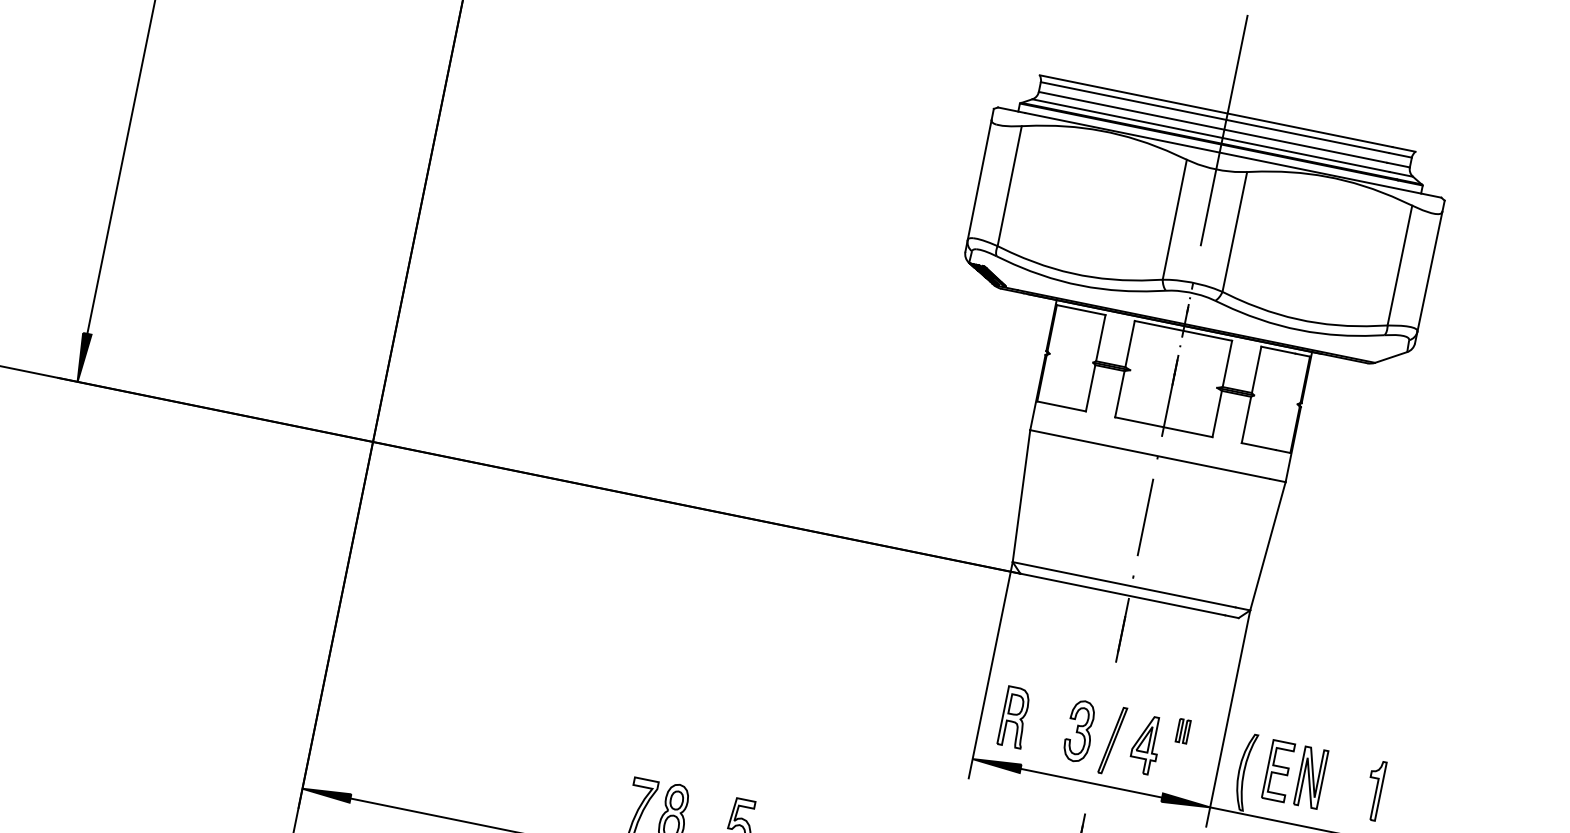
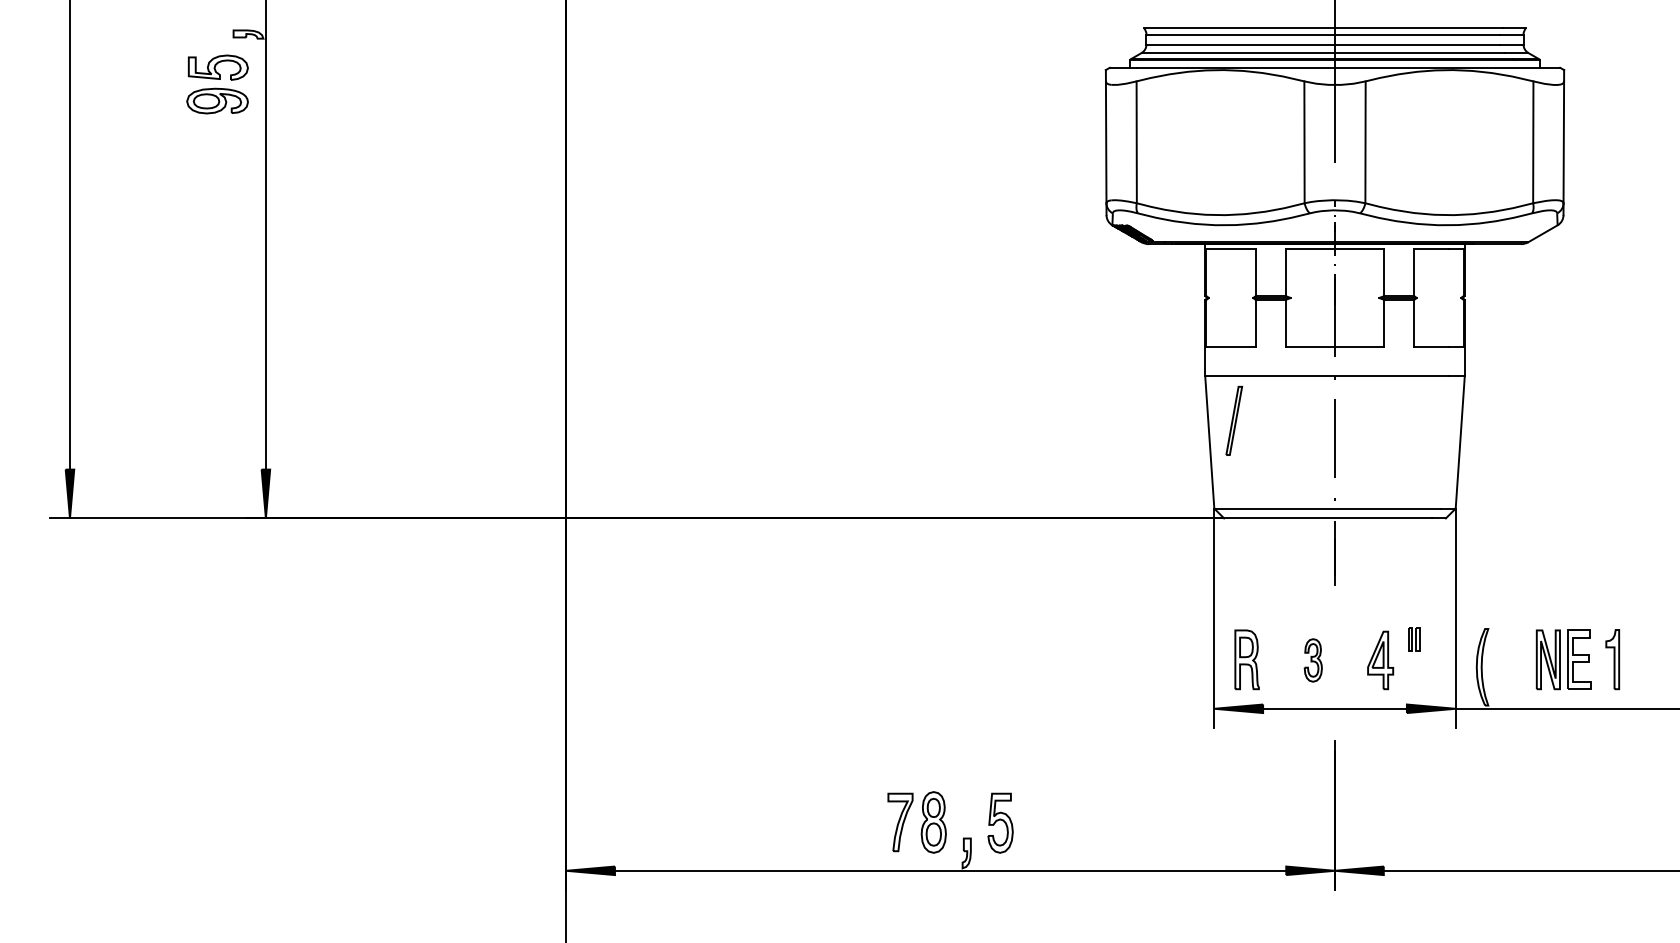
part: (1079, 731) -> (1313, 660), size x0.7
part: (1112, 740) -> (1234, 420), moved
part: (1278, 770) -> (1579, 659), moved

